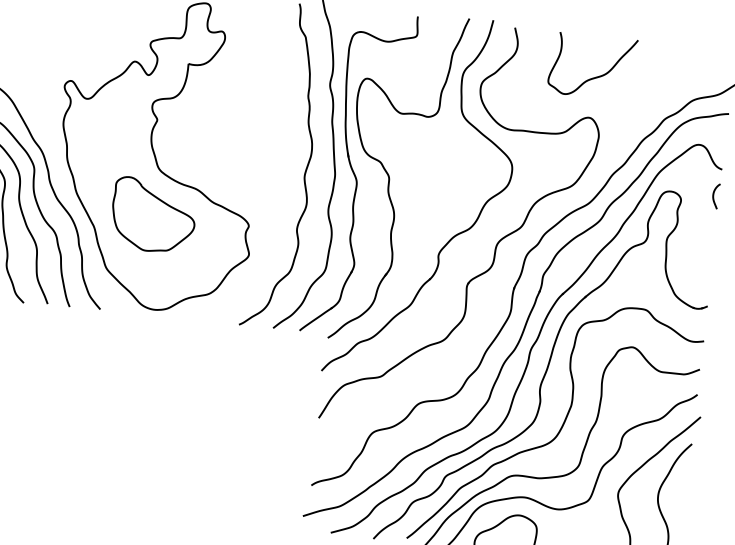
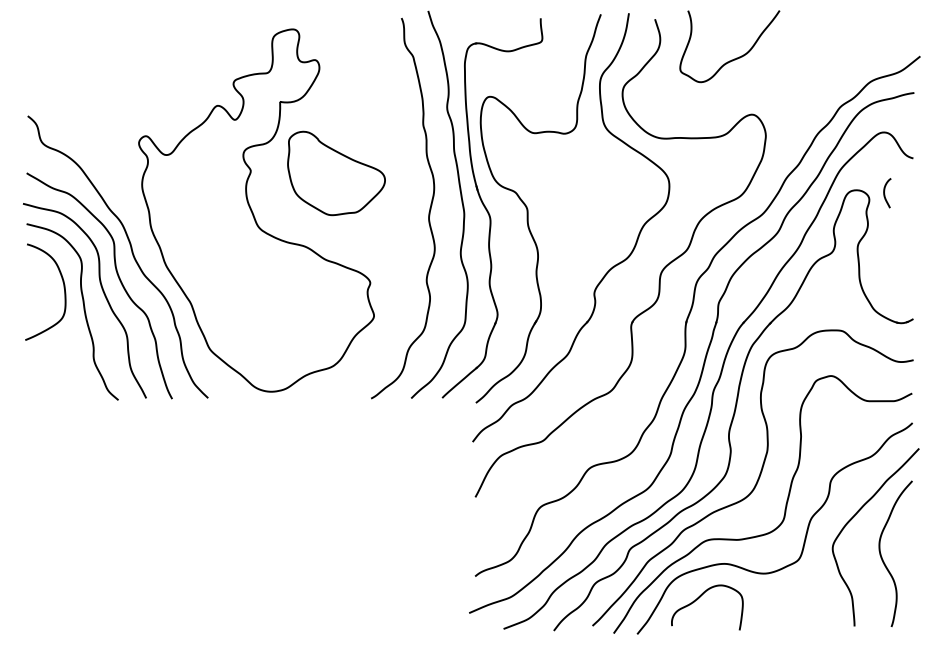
curve: (595, 76) -> (734, 58), moved
curve: (714, 196) -> (885, 193), moved
part: (153, 215) -> (336, 173), moved

